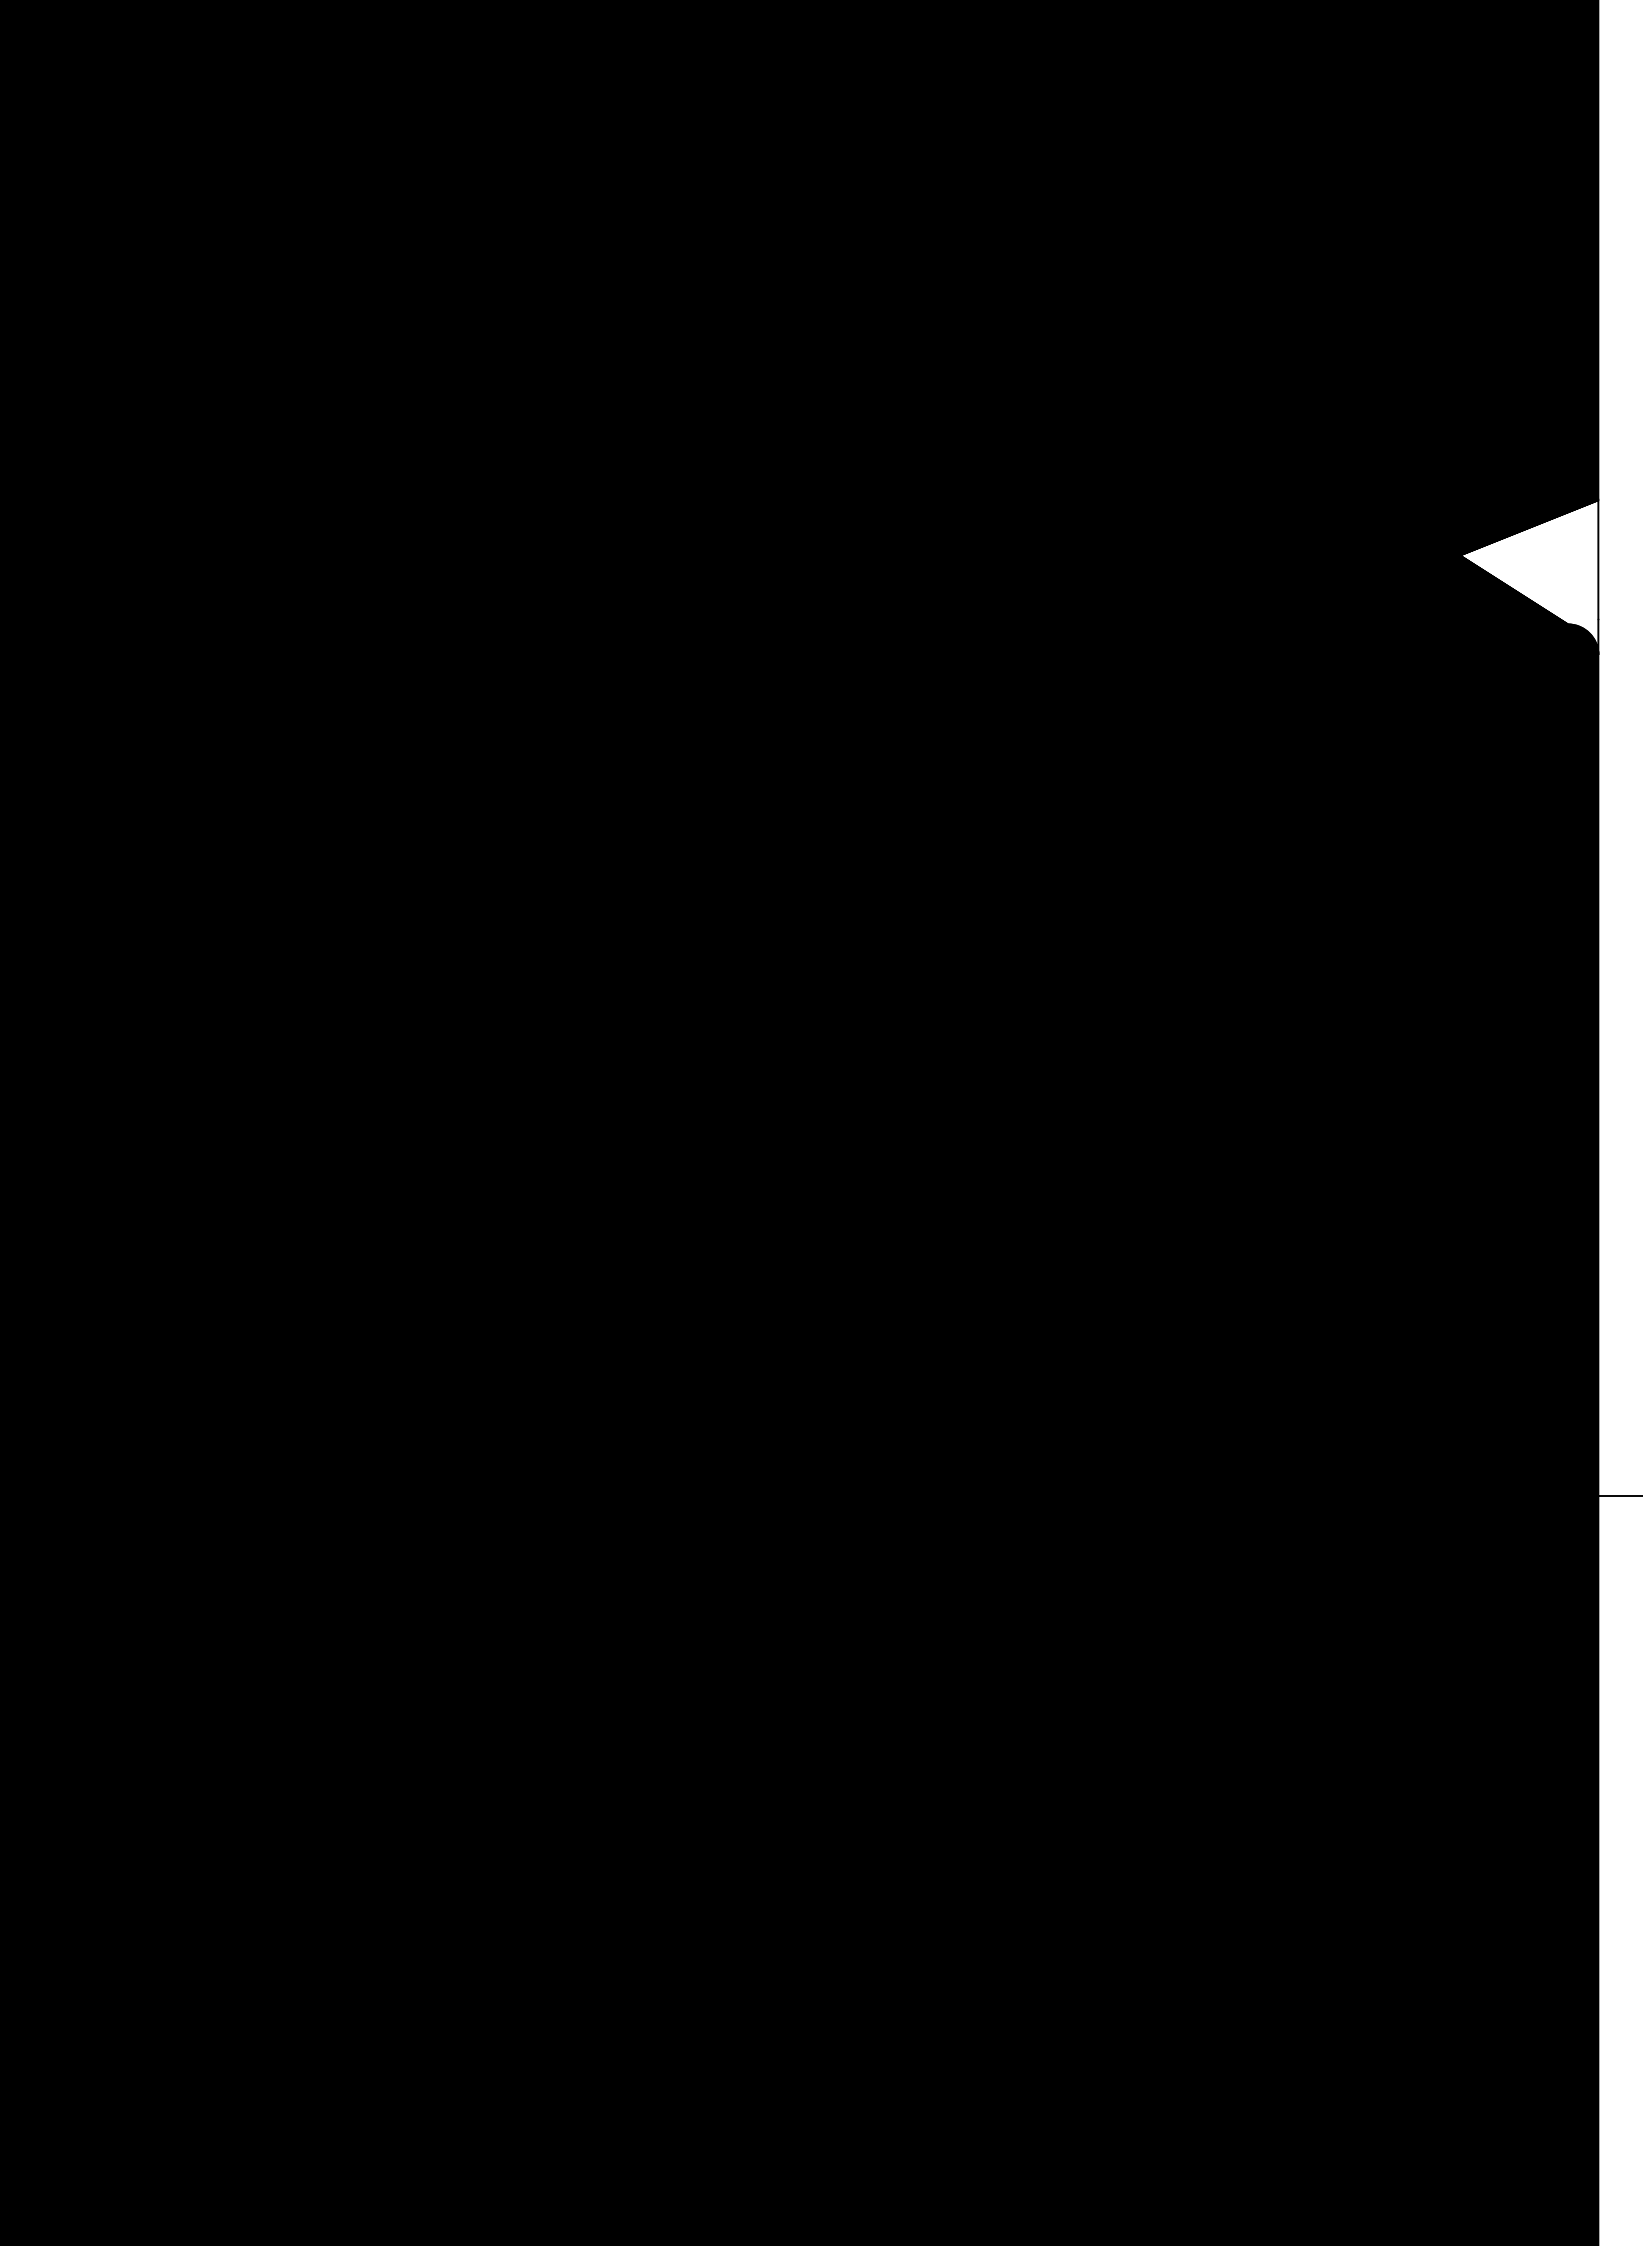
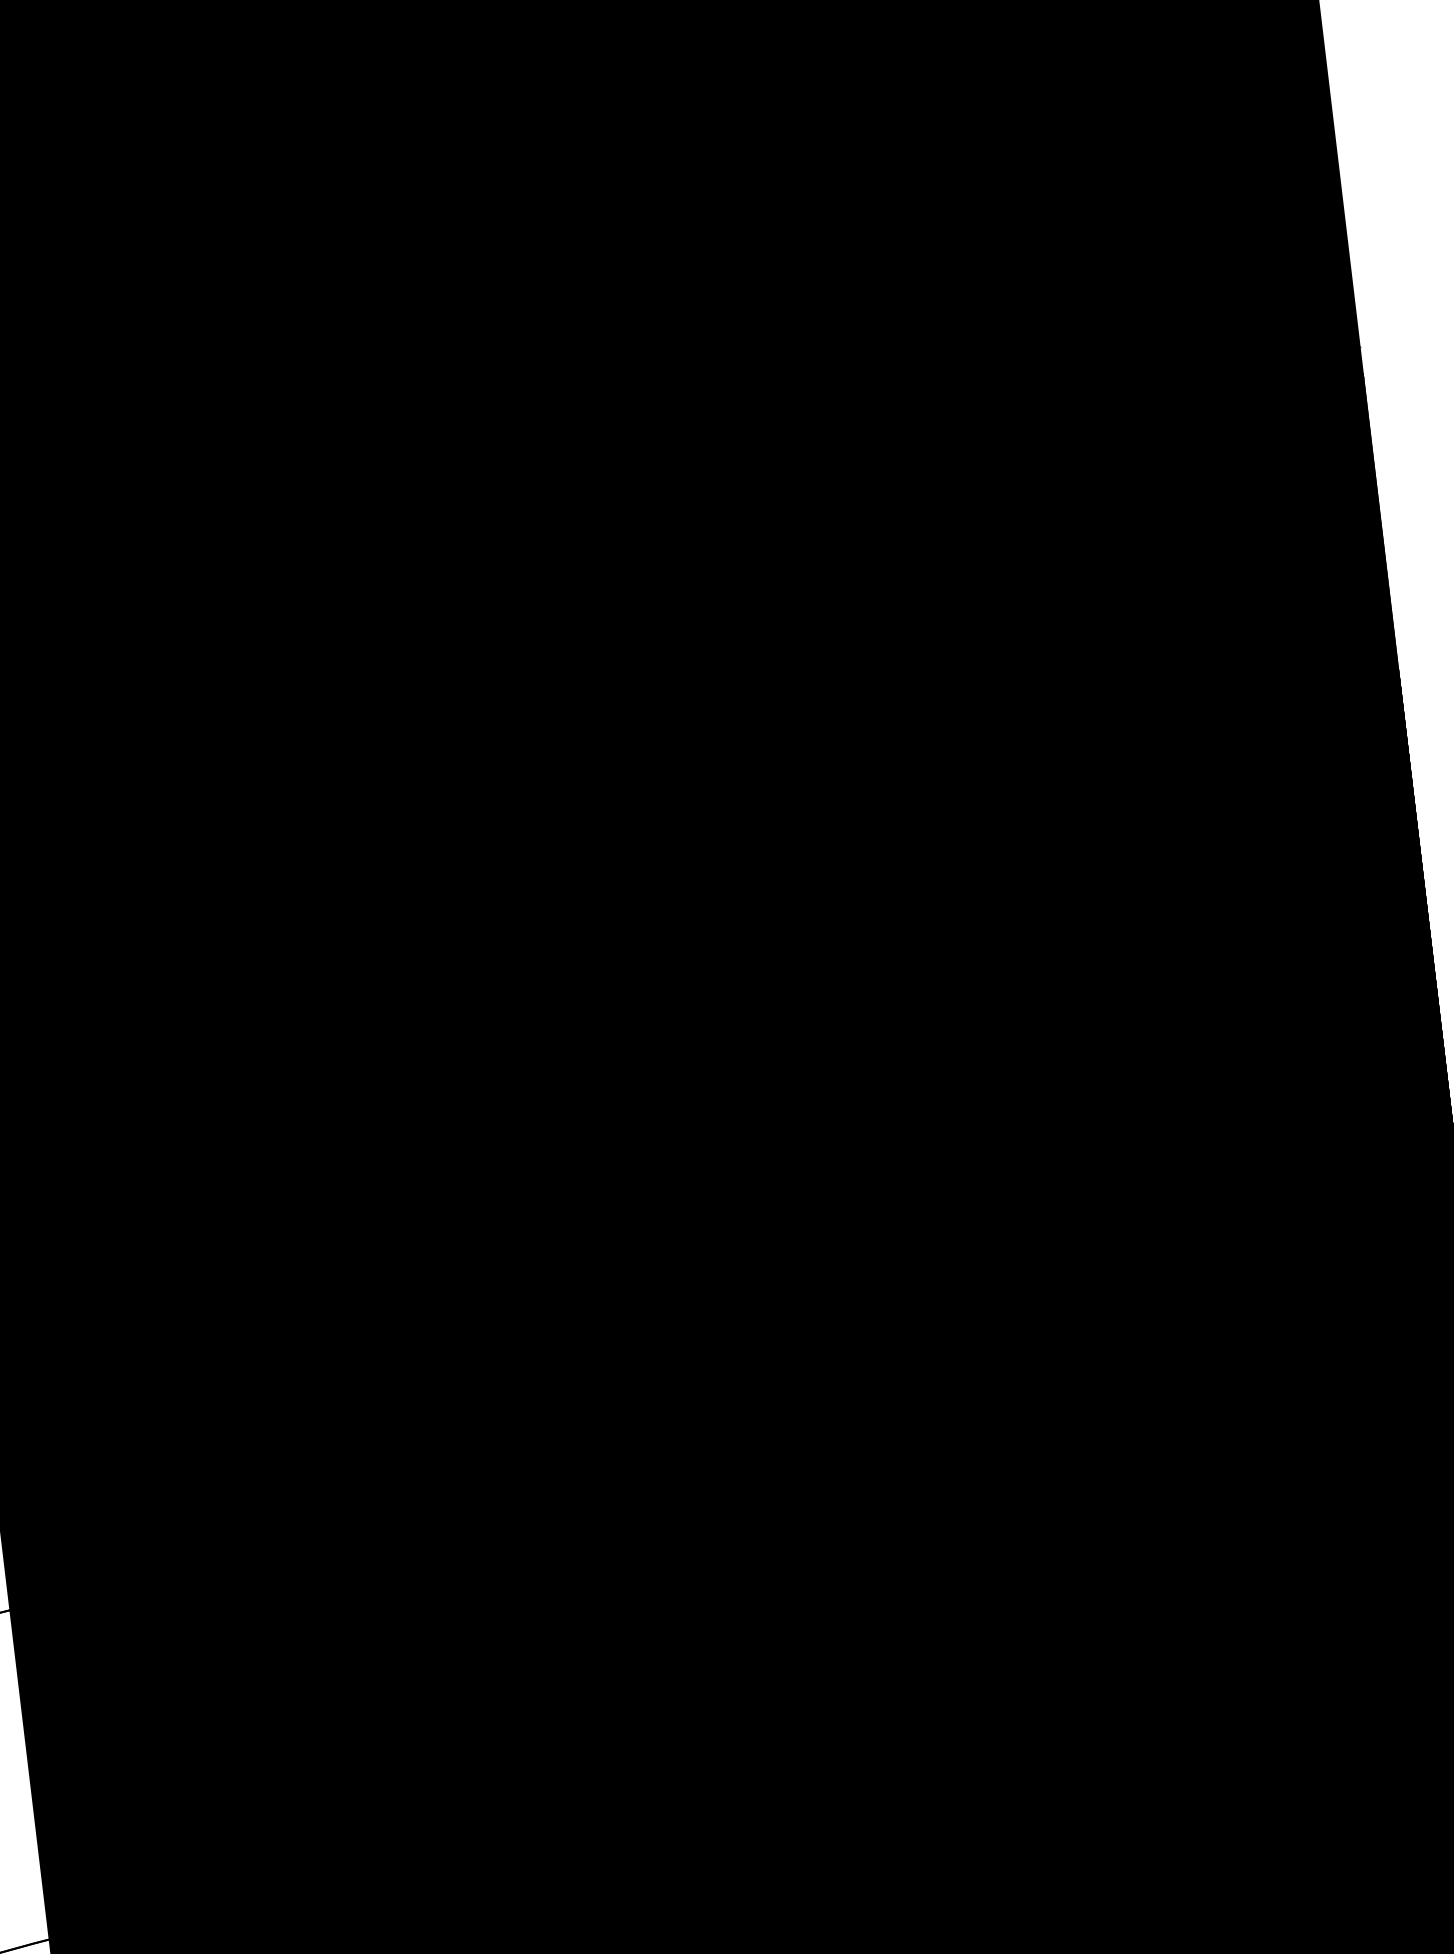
fill: (1528, 577) -> (1293, 317), added

